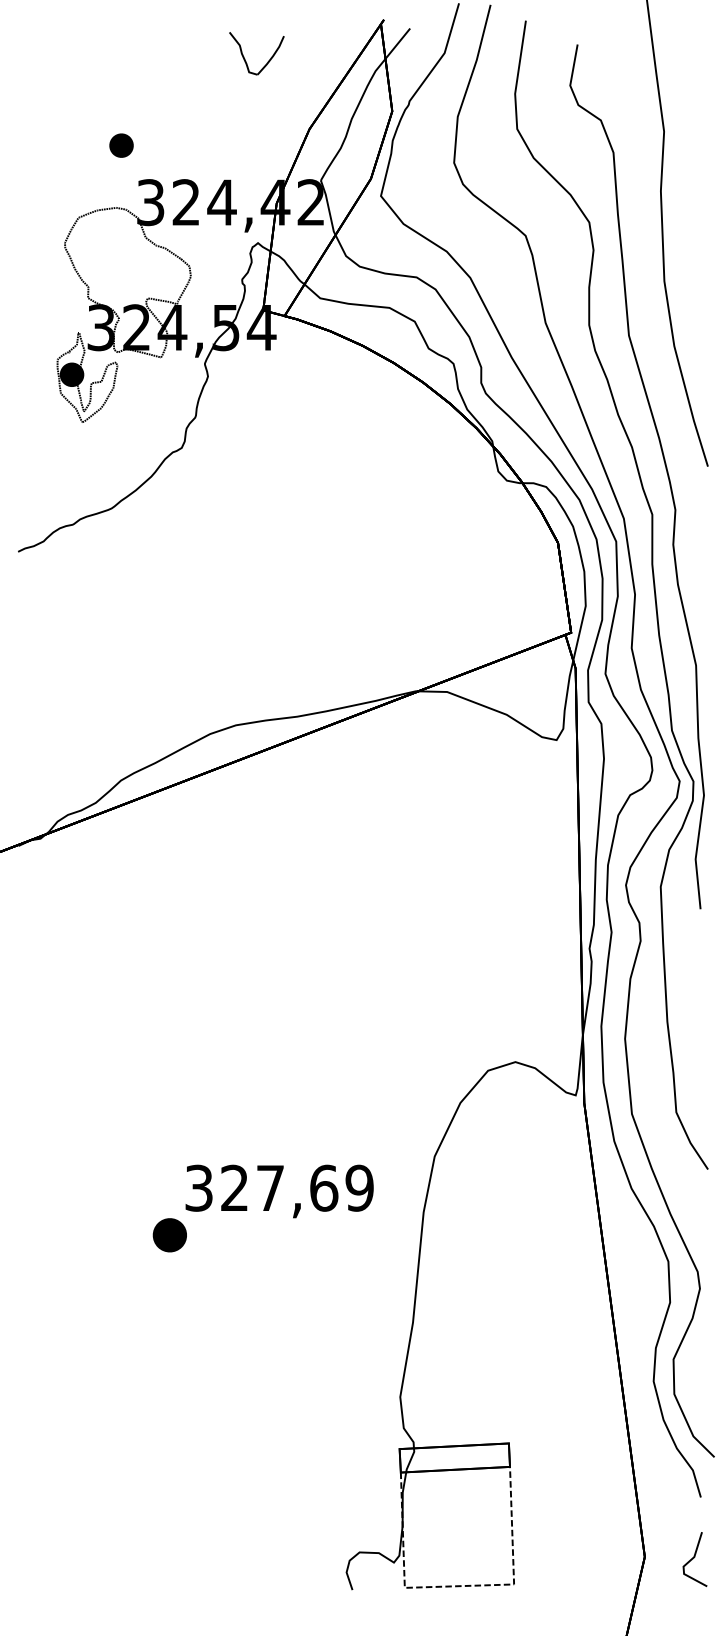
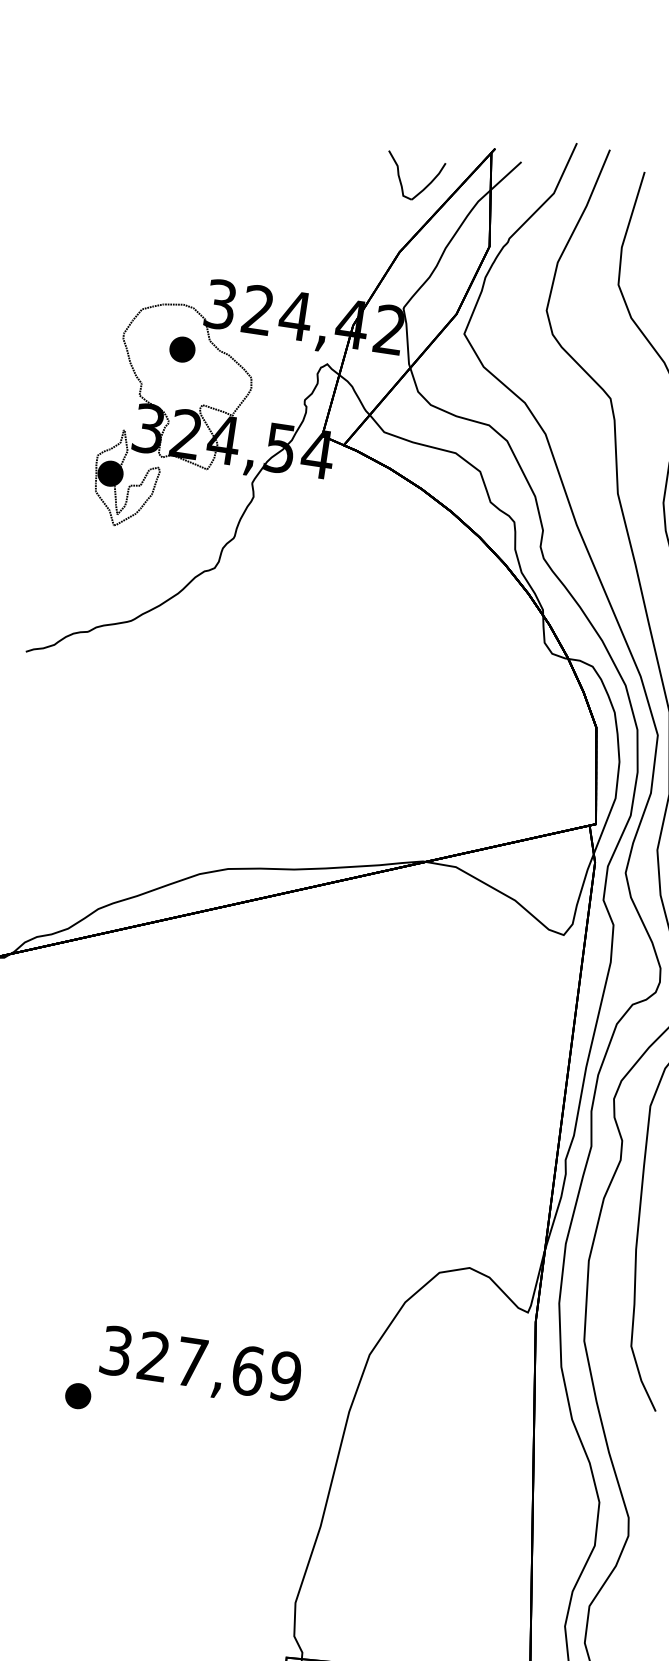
part: (245, 58) -> (401, 180), moved
part: (121, 145) -> (182, 349), moved
part: (169, 1235) -> (77, 1396), size x0.71

